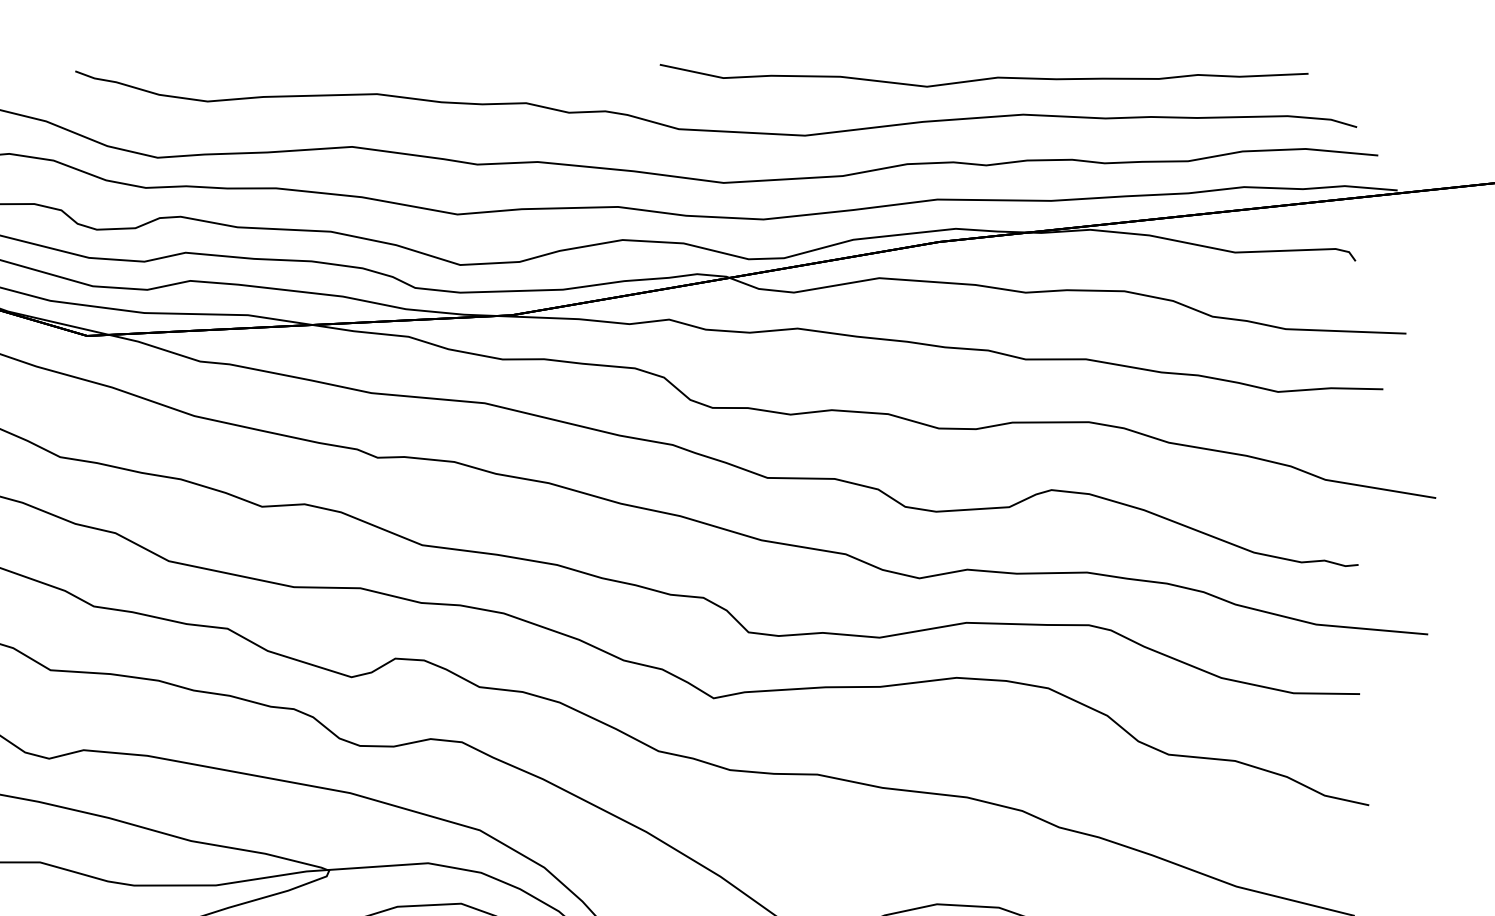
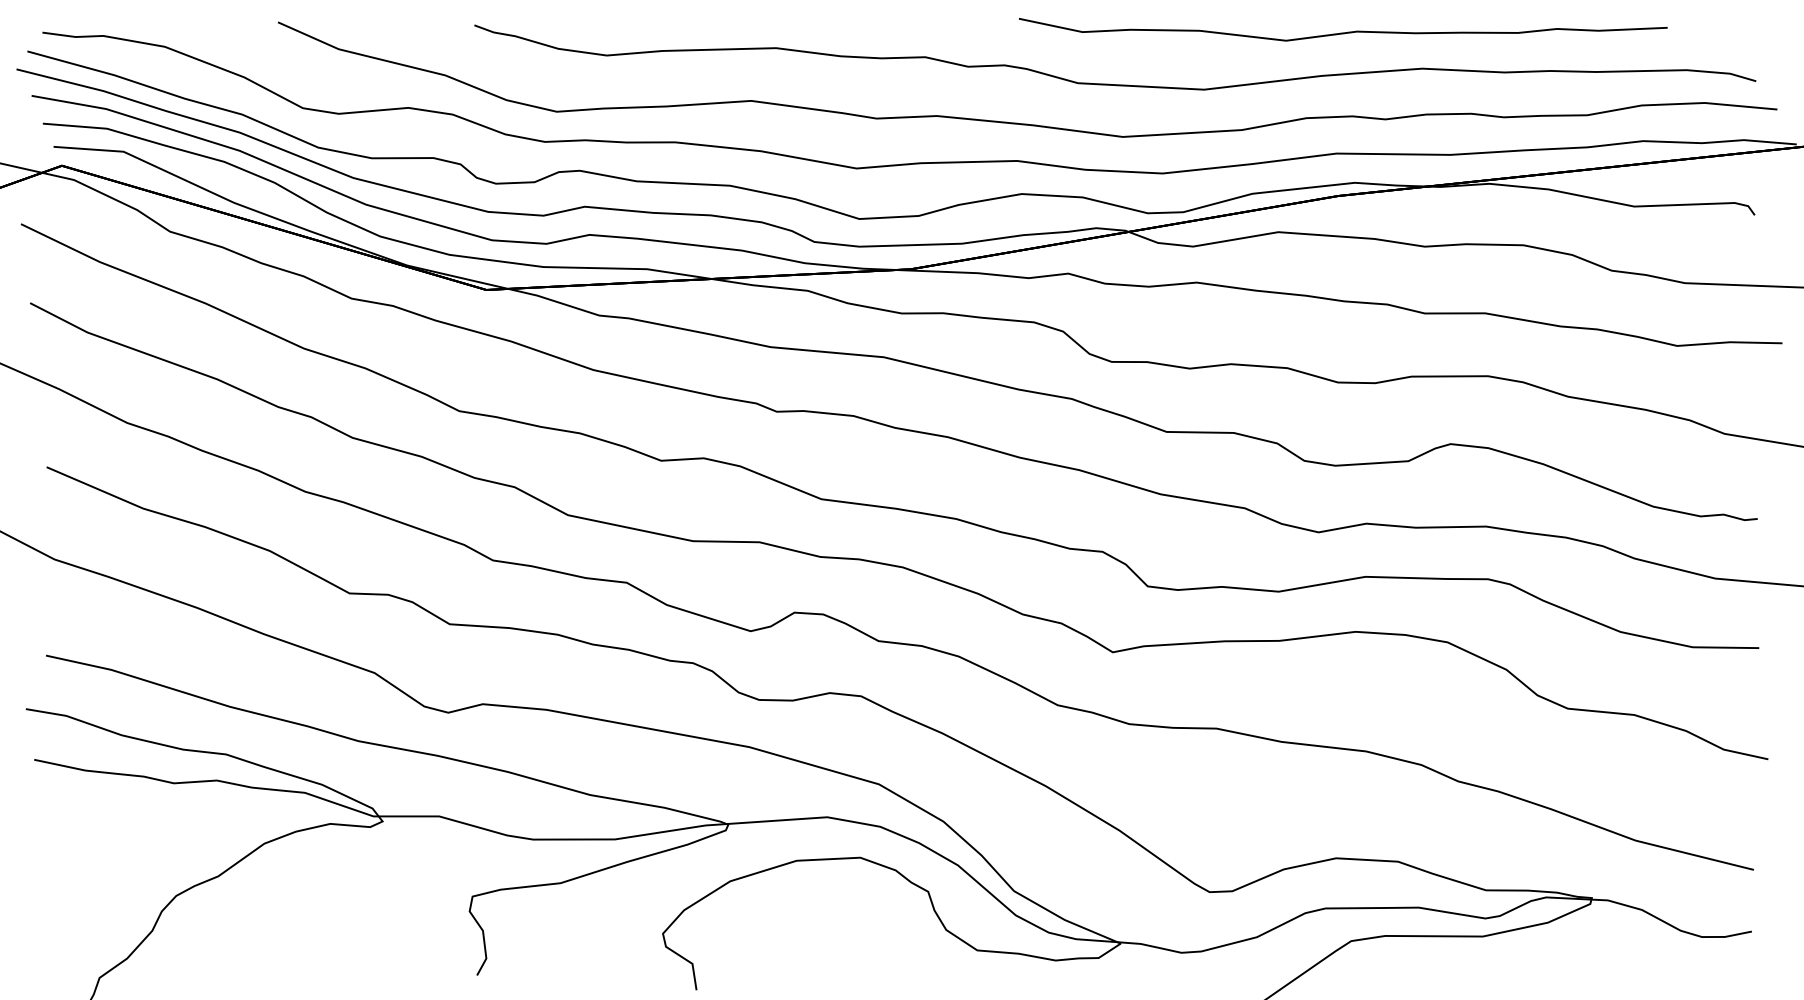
curve: (984, 78) -> (1343, 32), moved

